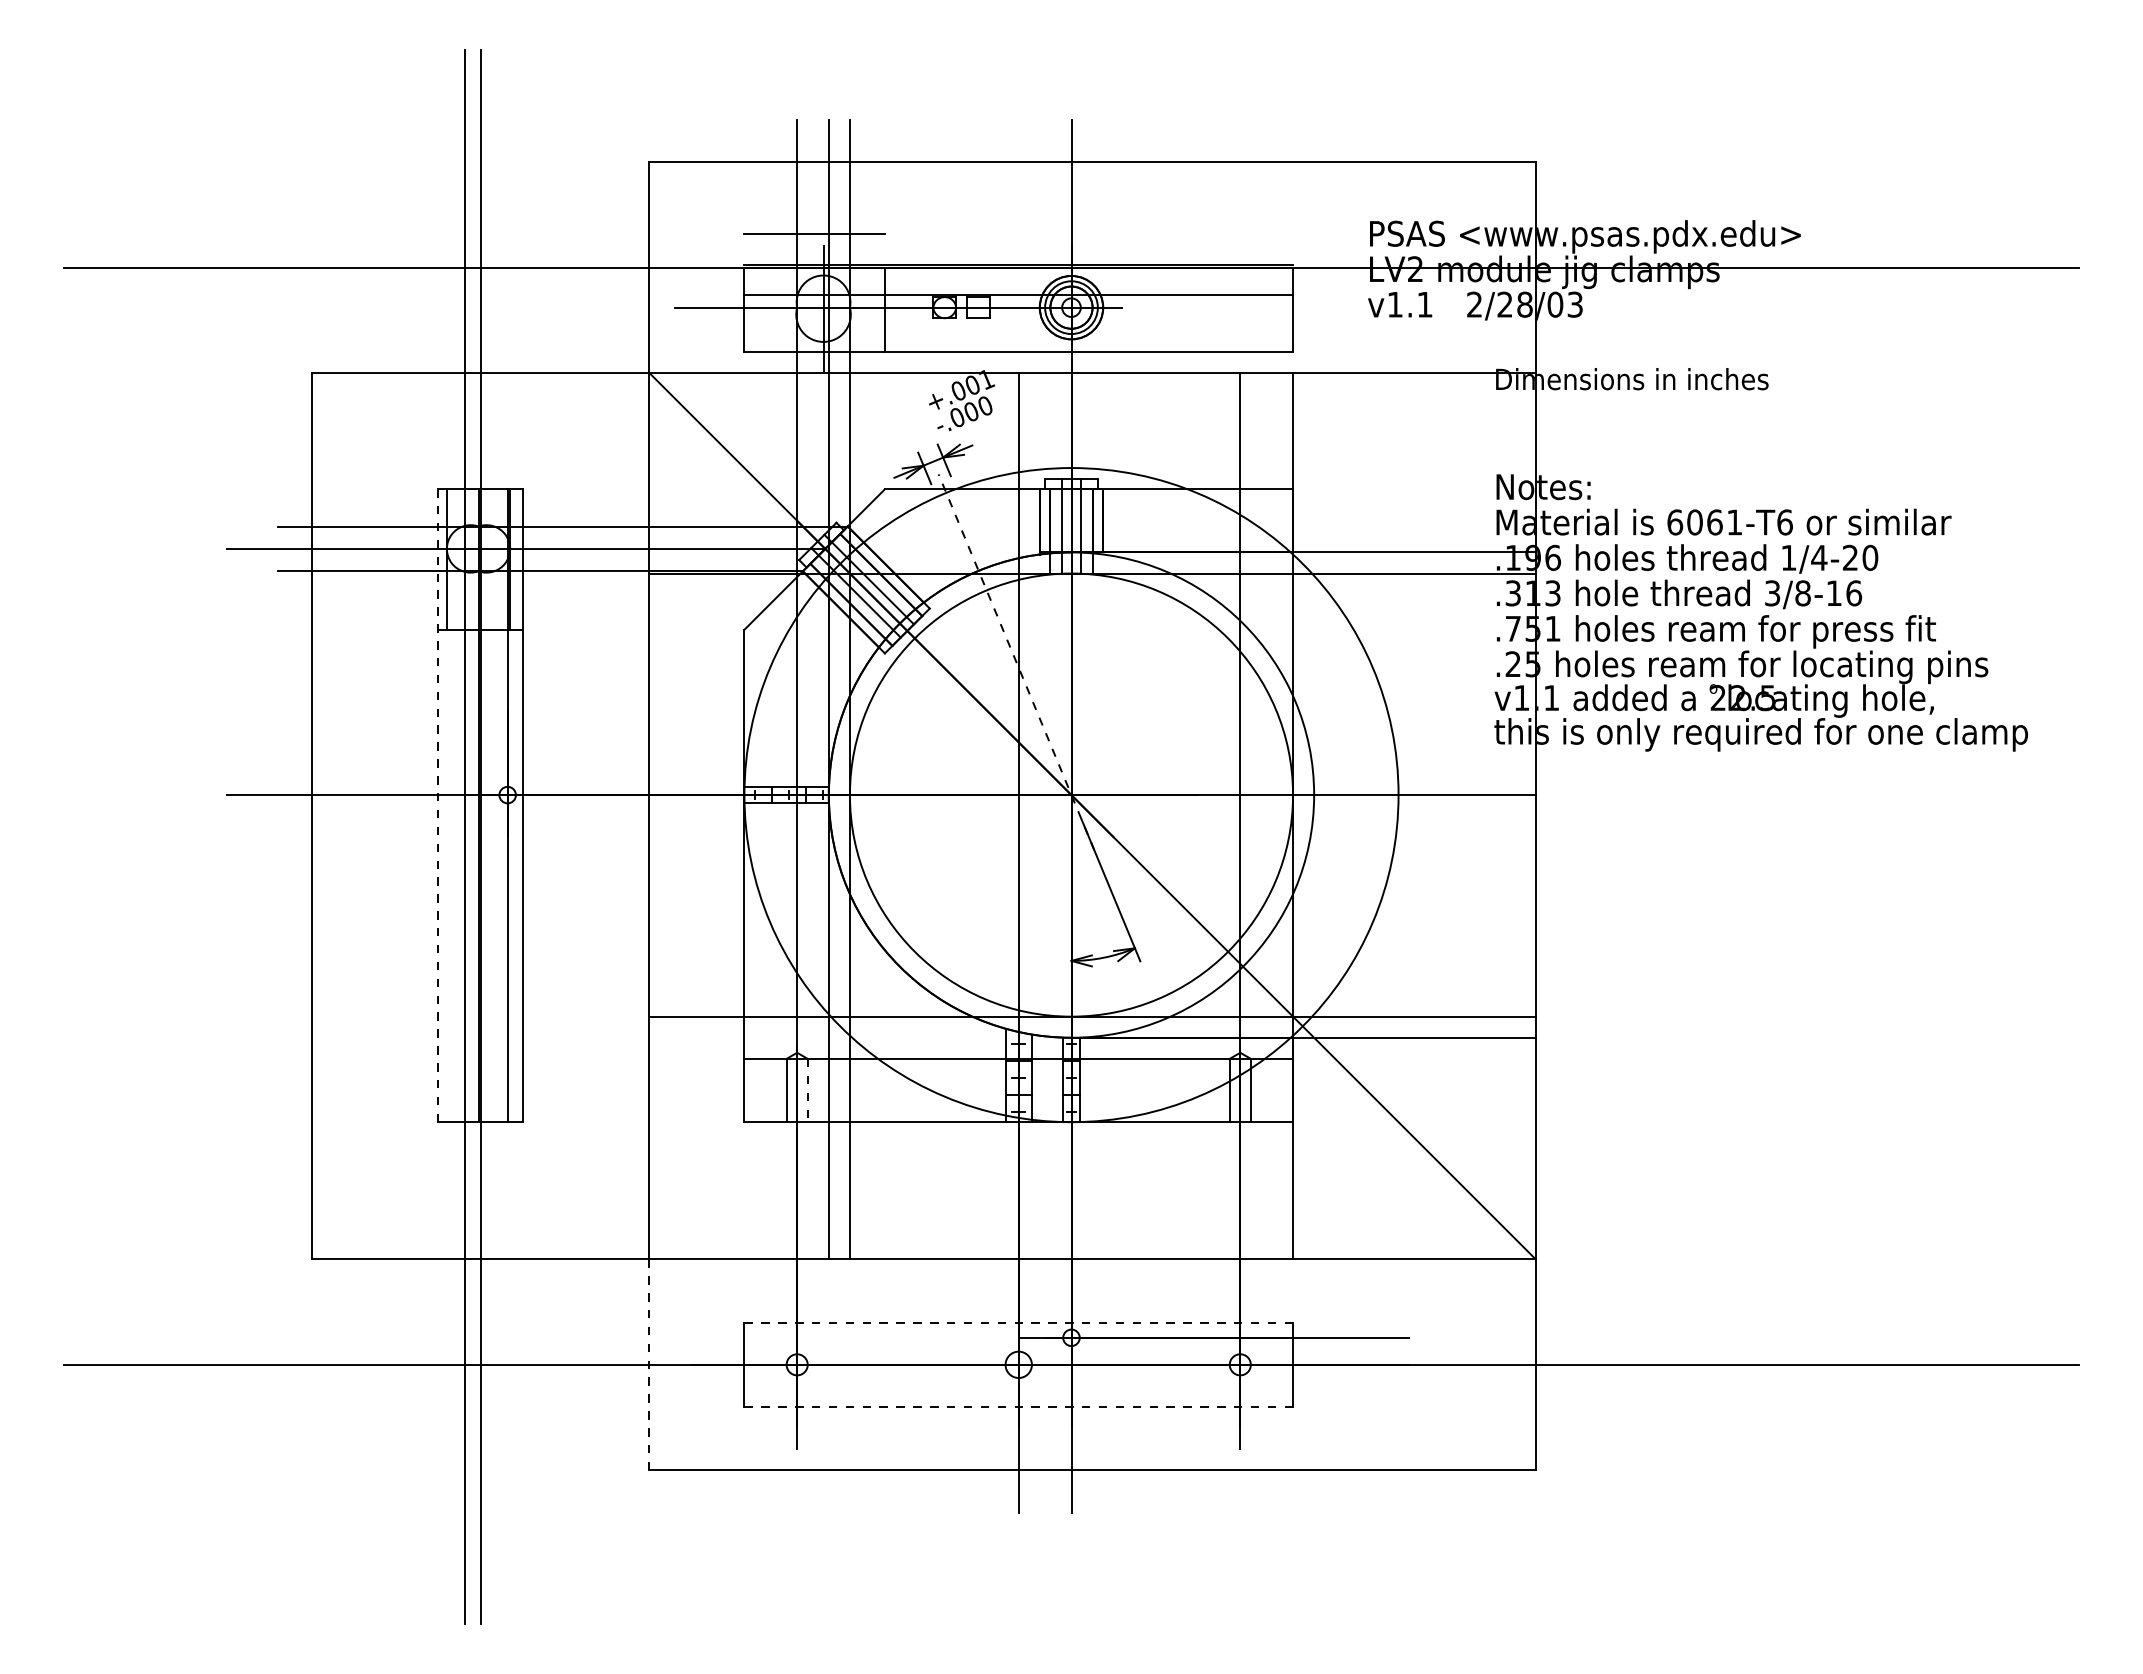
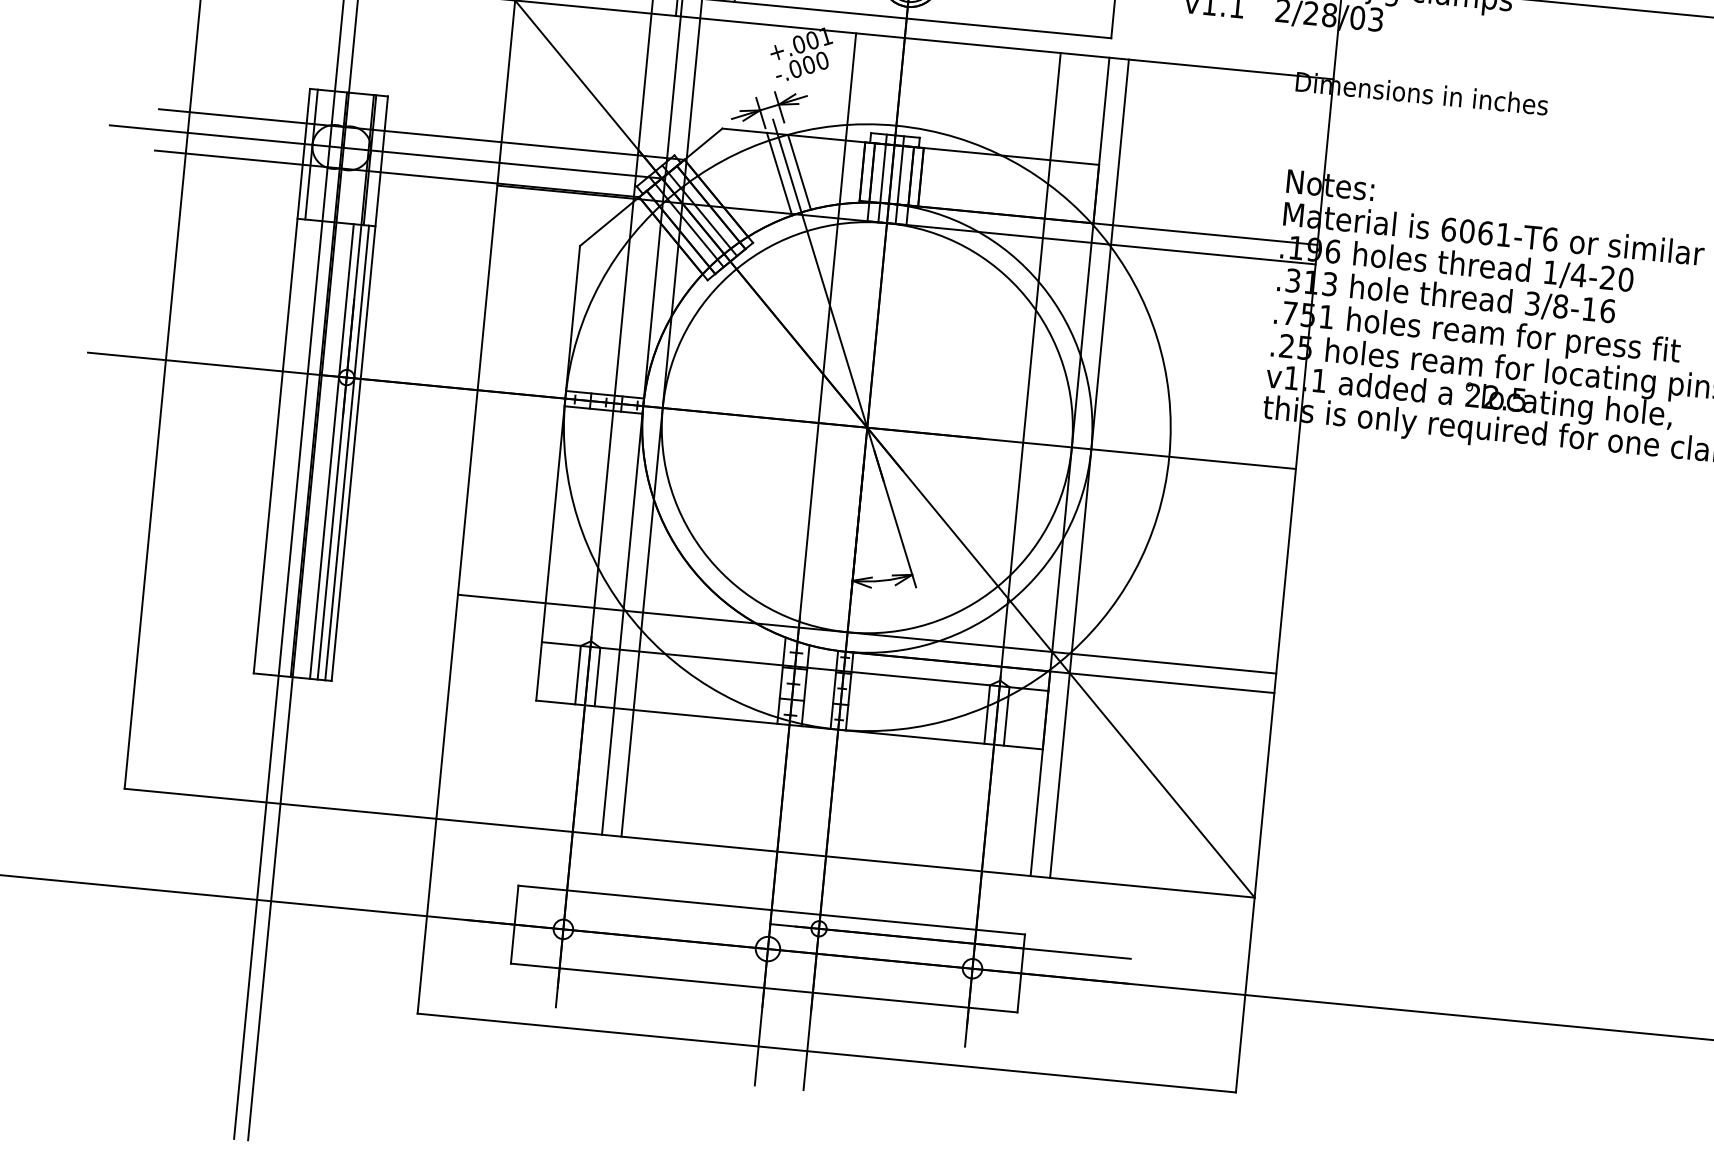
line: (972, 528) -> (799, 172), added
line: (950, 532) -> (778, 174), added
line: (1016, 661) -> (828, 299), dashed -> solid
line: (438, 805) -> (281, 381), dashed -> solid
line: (1314, 816) -> (1089, 469), added
line: (499, 875) -> (332, 451), added
line: (515, 875) -> (346, 452), added
line: (807, 1090) -> (597, 676), dashed -> solid
line: (1019, 1322) -> (772, 910), dashed -> solid
line: (649, 1364) -> (427, 915), dashed -> solid
line: (1019, 1407) -> (764, 988), dashed -> solid

